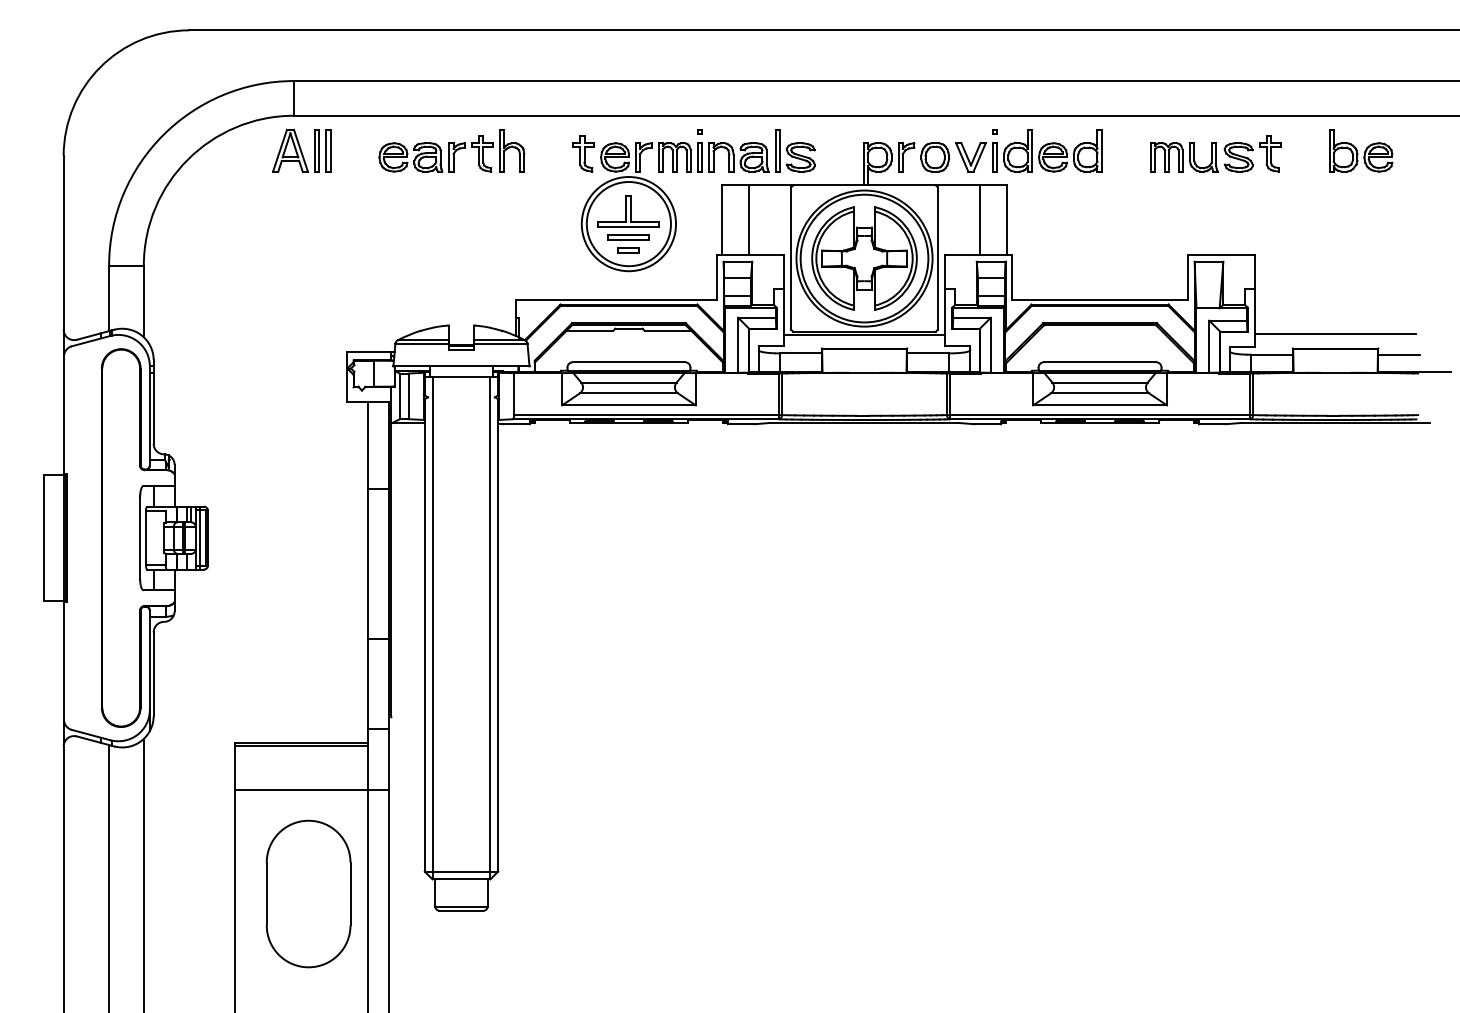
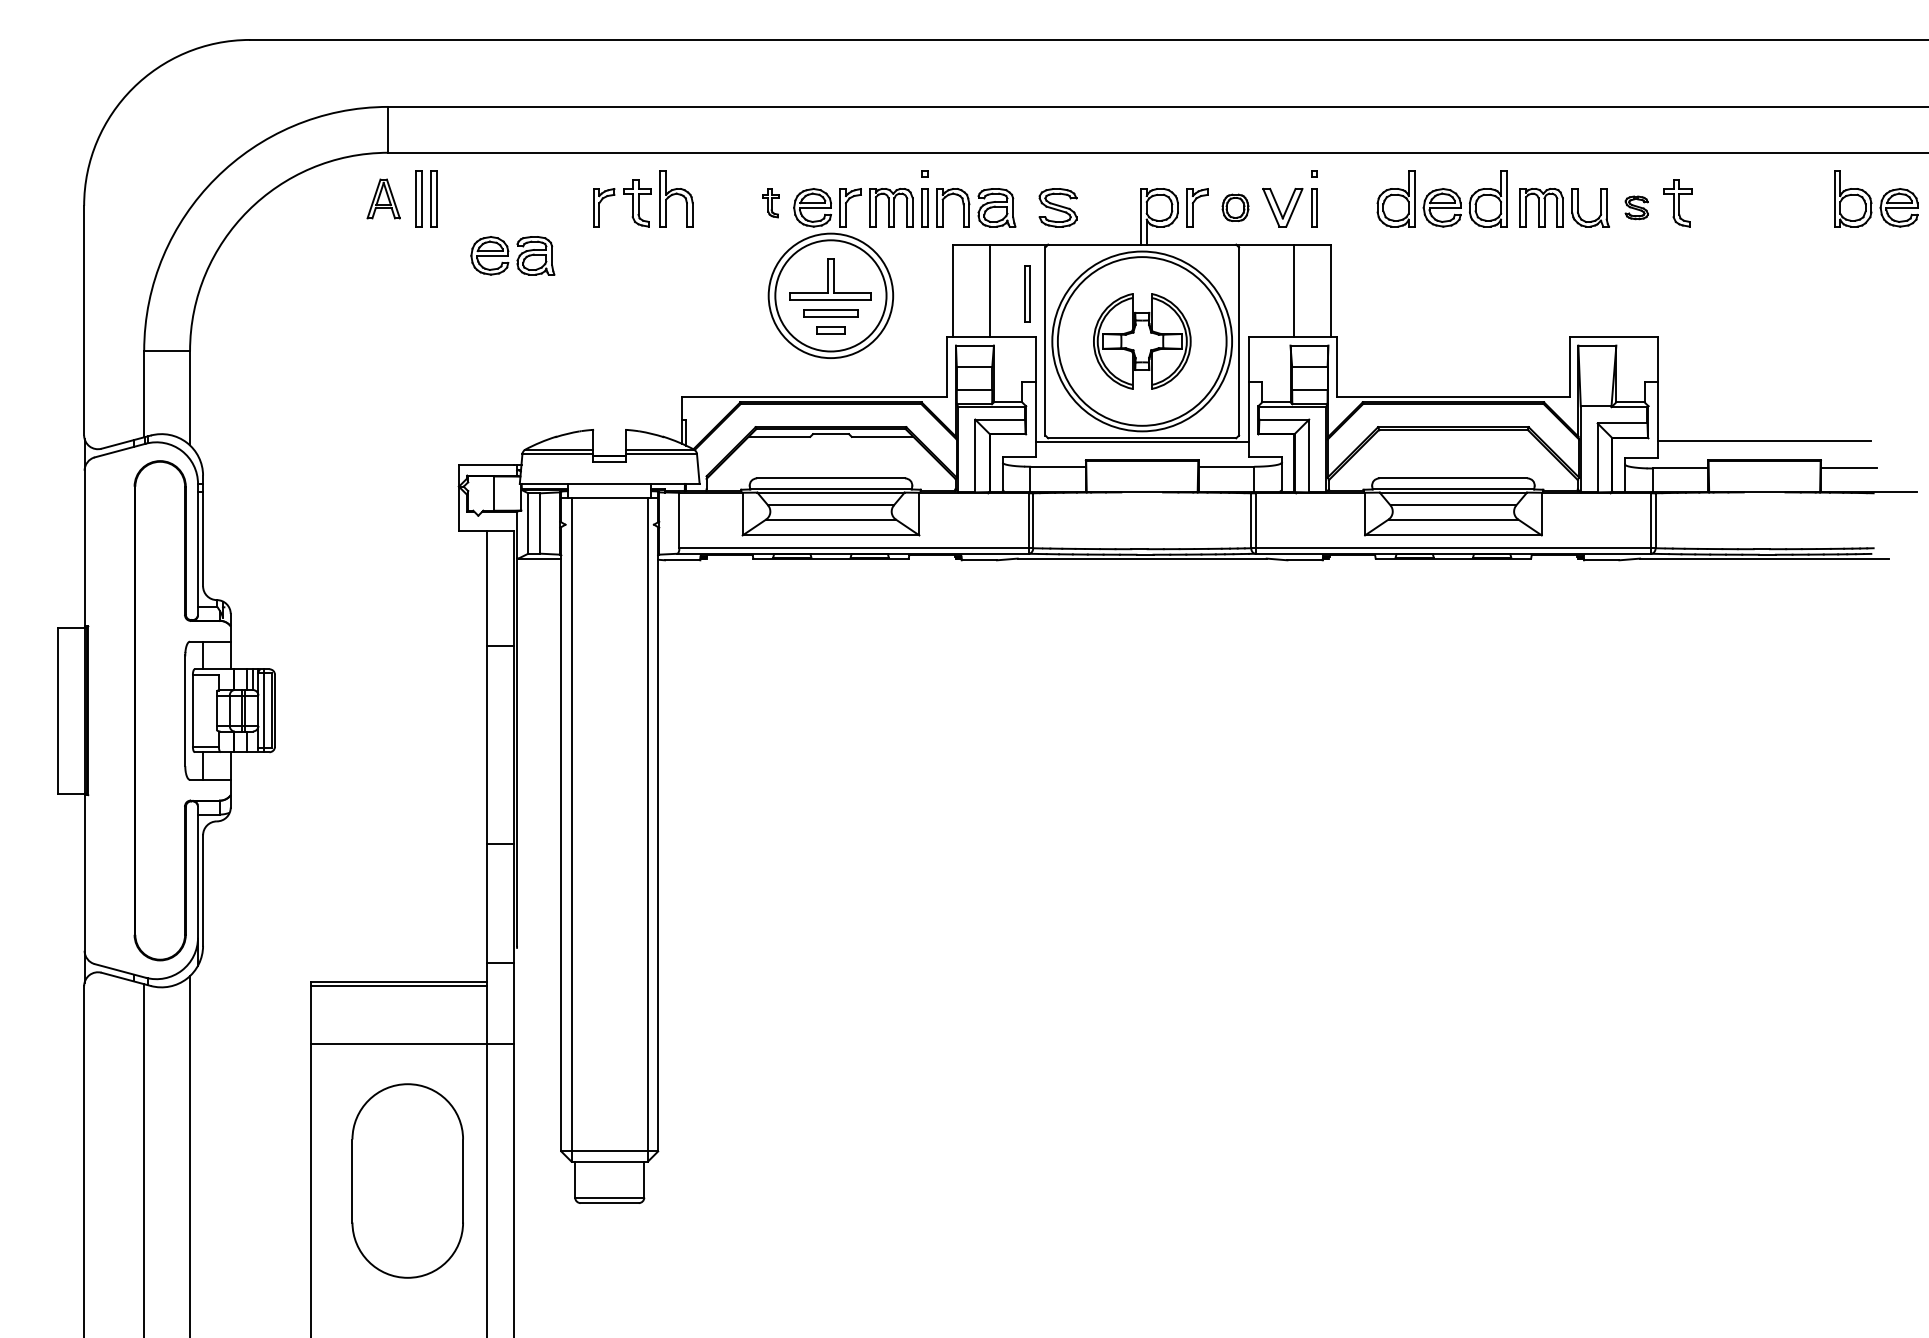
part: (290, 150) -> (383, 198), size x0.7
part: (777, 150) -> (1027, 293), moved
part: (1052, 150) -> (1441, 198), moved
part: (1361, 150) -> (1876, 198), moved
part: (583, 154) -> (770, 203), size x0.6
part: (410, 157) -> (512, 255), moved
part: (935, 157) -> (1235, 207), size x0.7
part: (1238, 157) -> (1636, 207), size x0.6
part: (864, 258) -> (1142, 341), size x0.7

